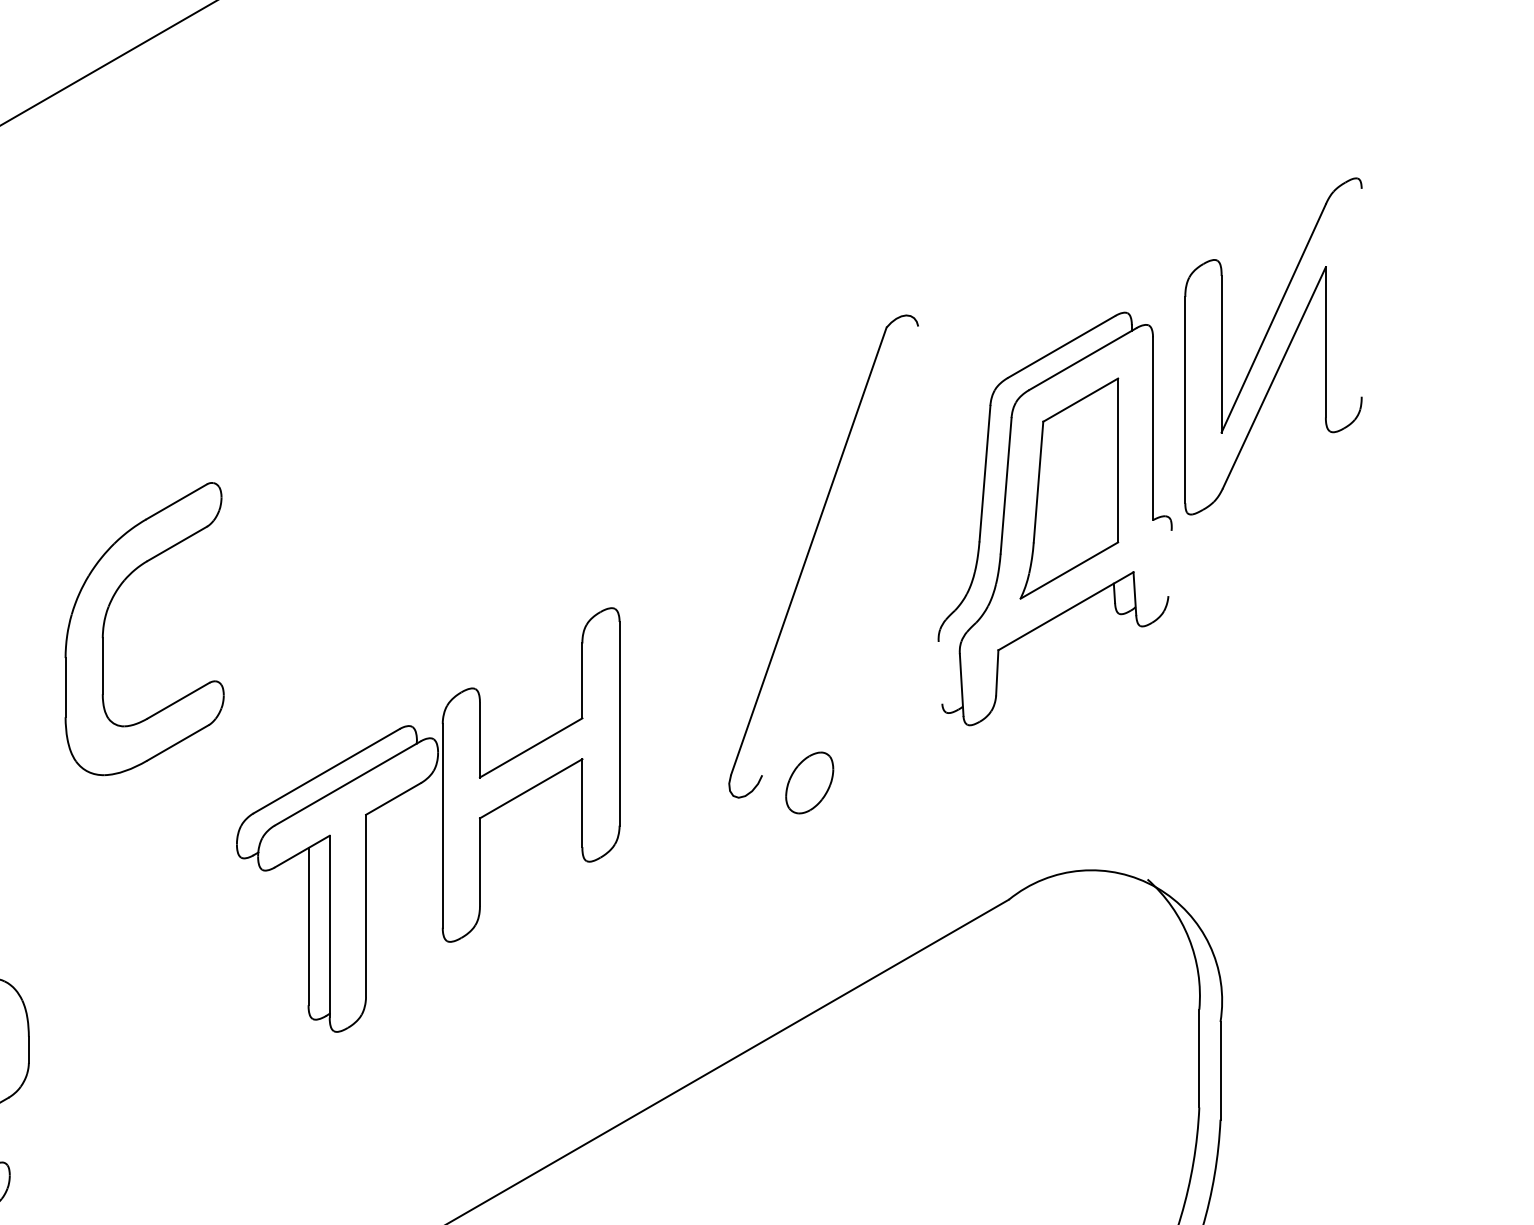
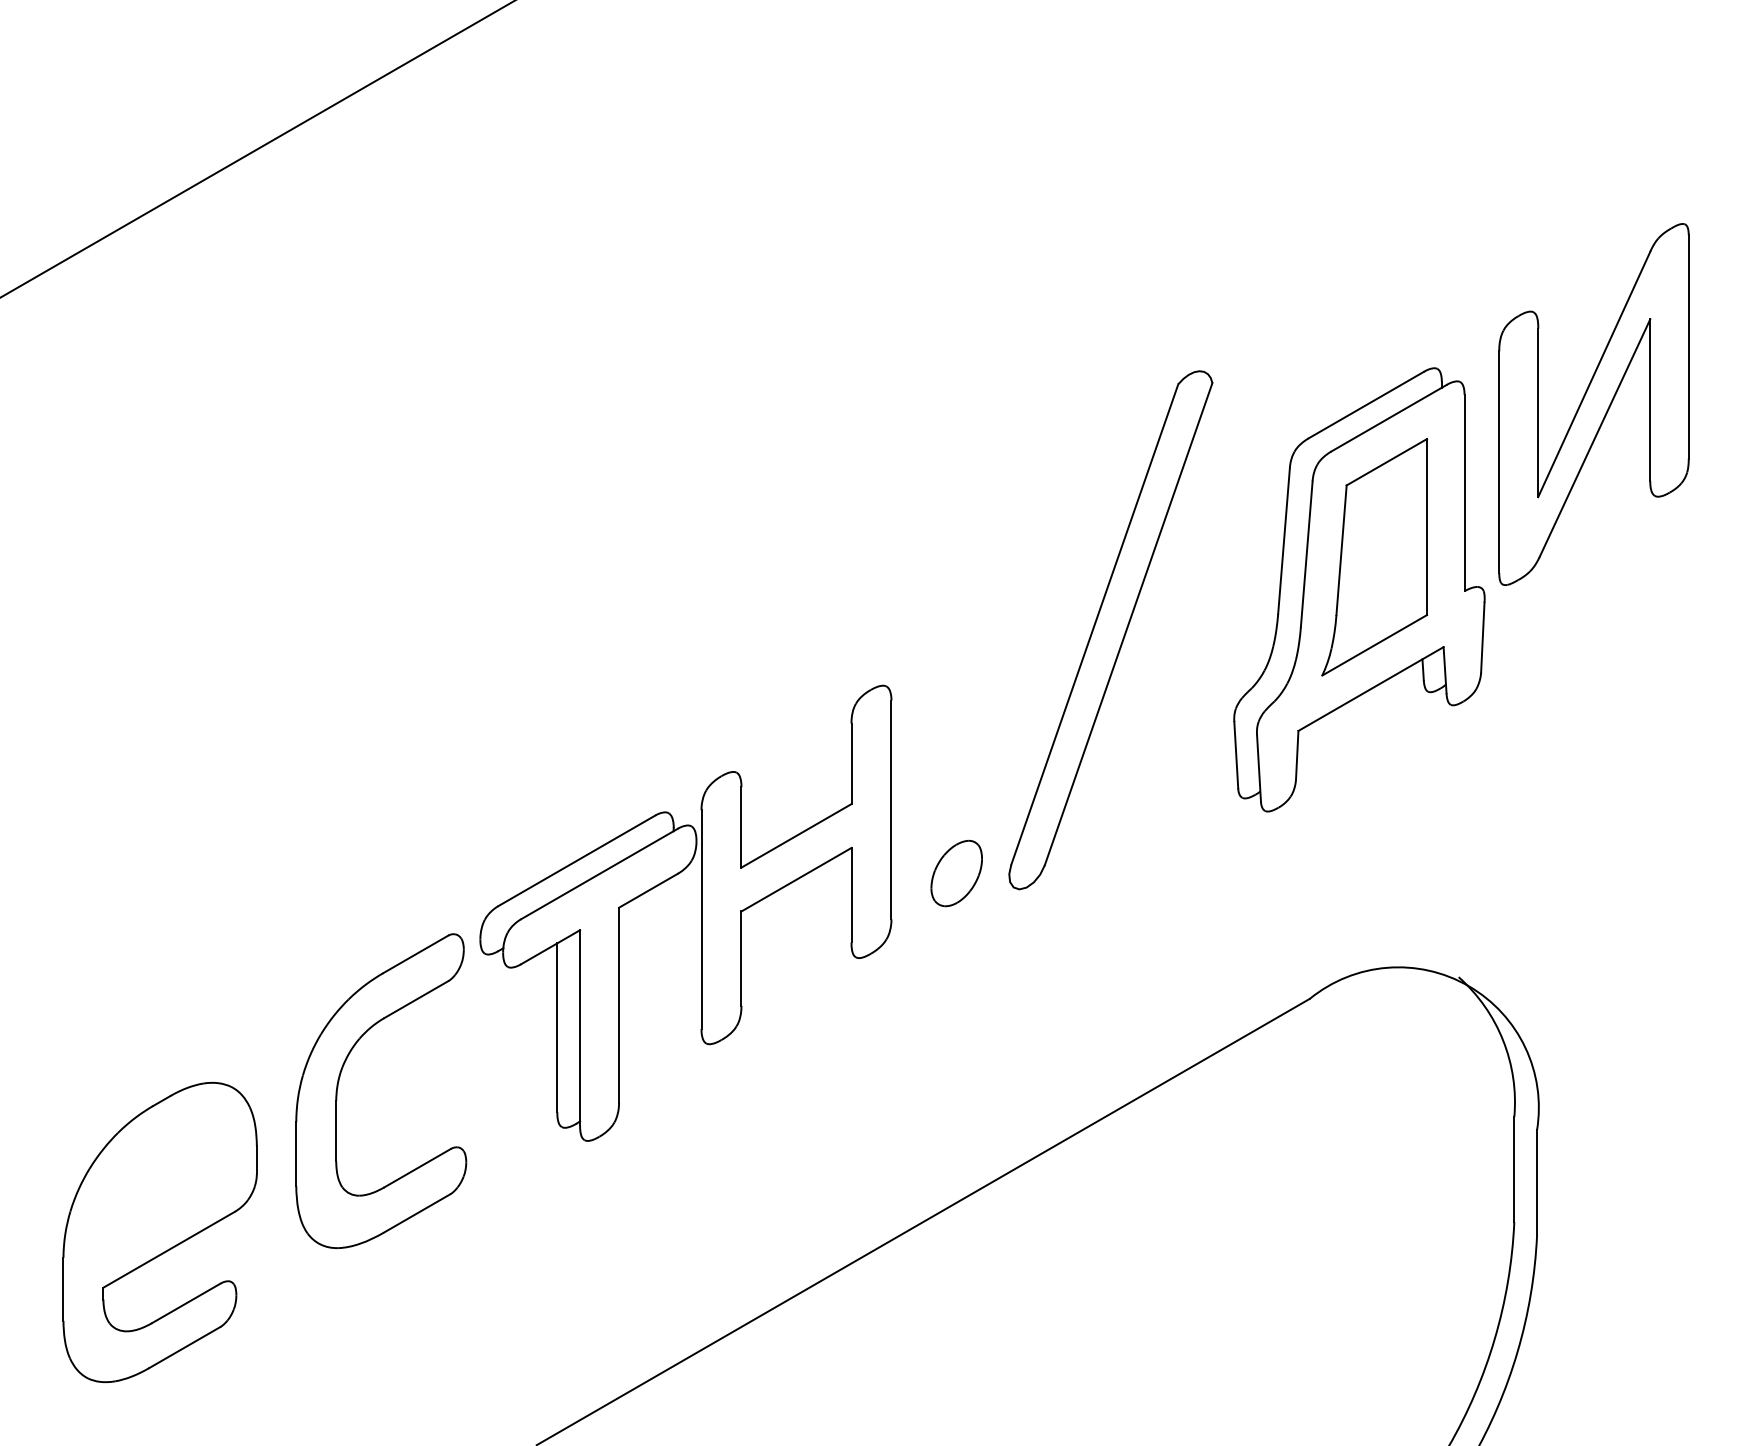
line: (1361, 292) -> (1688, 346), added
line: (840, 551) -> (1128, 624), added
line: (1169, 563) -> (1482, 637), added
part: (105, 620) -> (339, 1081), moved
line: (940, 673) -> (1236, 755), added
part: (809, 782) -> (956, 873), moved

